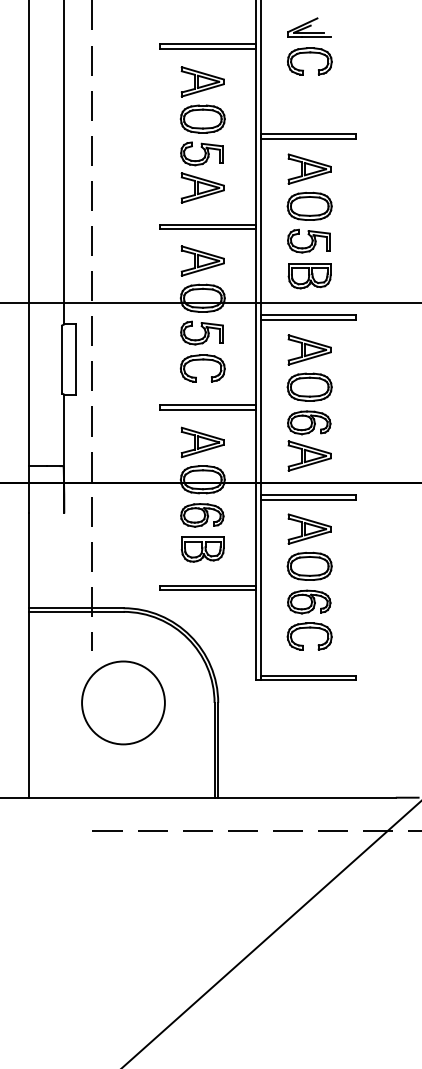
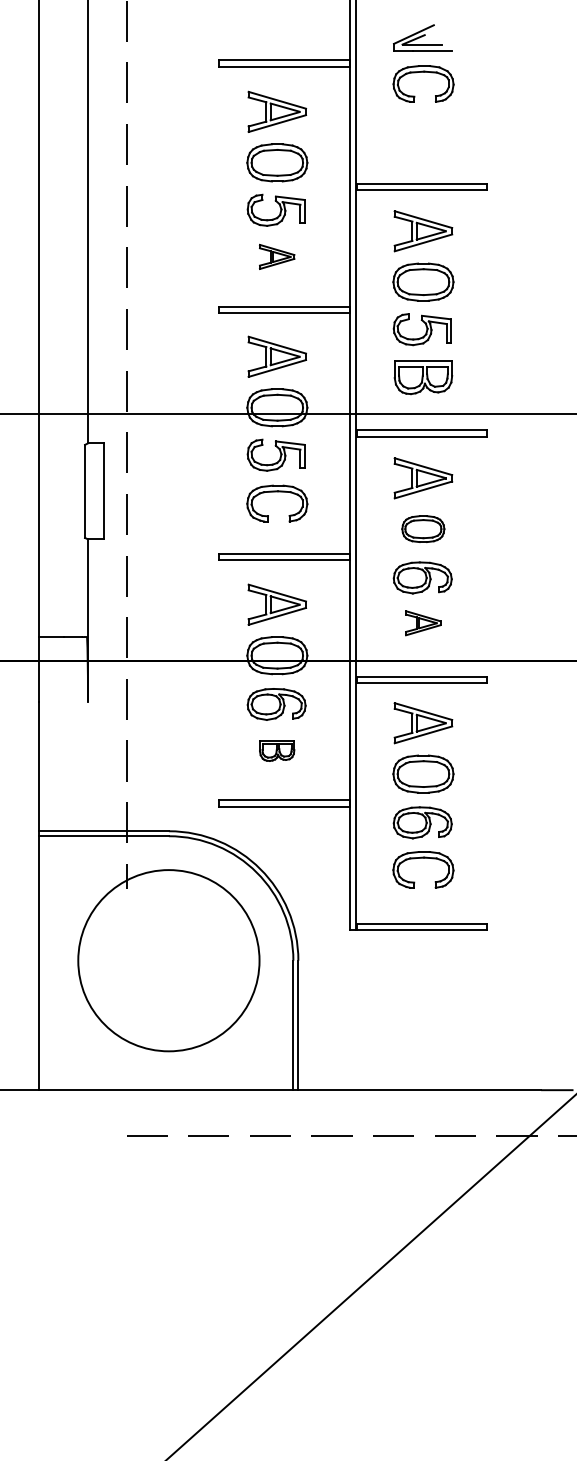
part: (202, 187) -> (276, 256), size x0.6
part: (309, 386) -> (423, 528), size x0.7
part: (309, 455) -> (423, 622), size x0.6
part: (202, 549) -> (276, 750), size x0.6
circle: (123, 702) -> (168, 960), size x1.6

